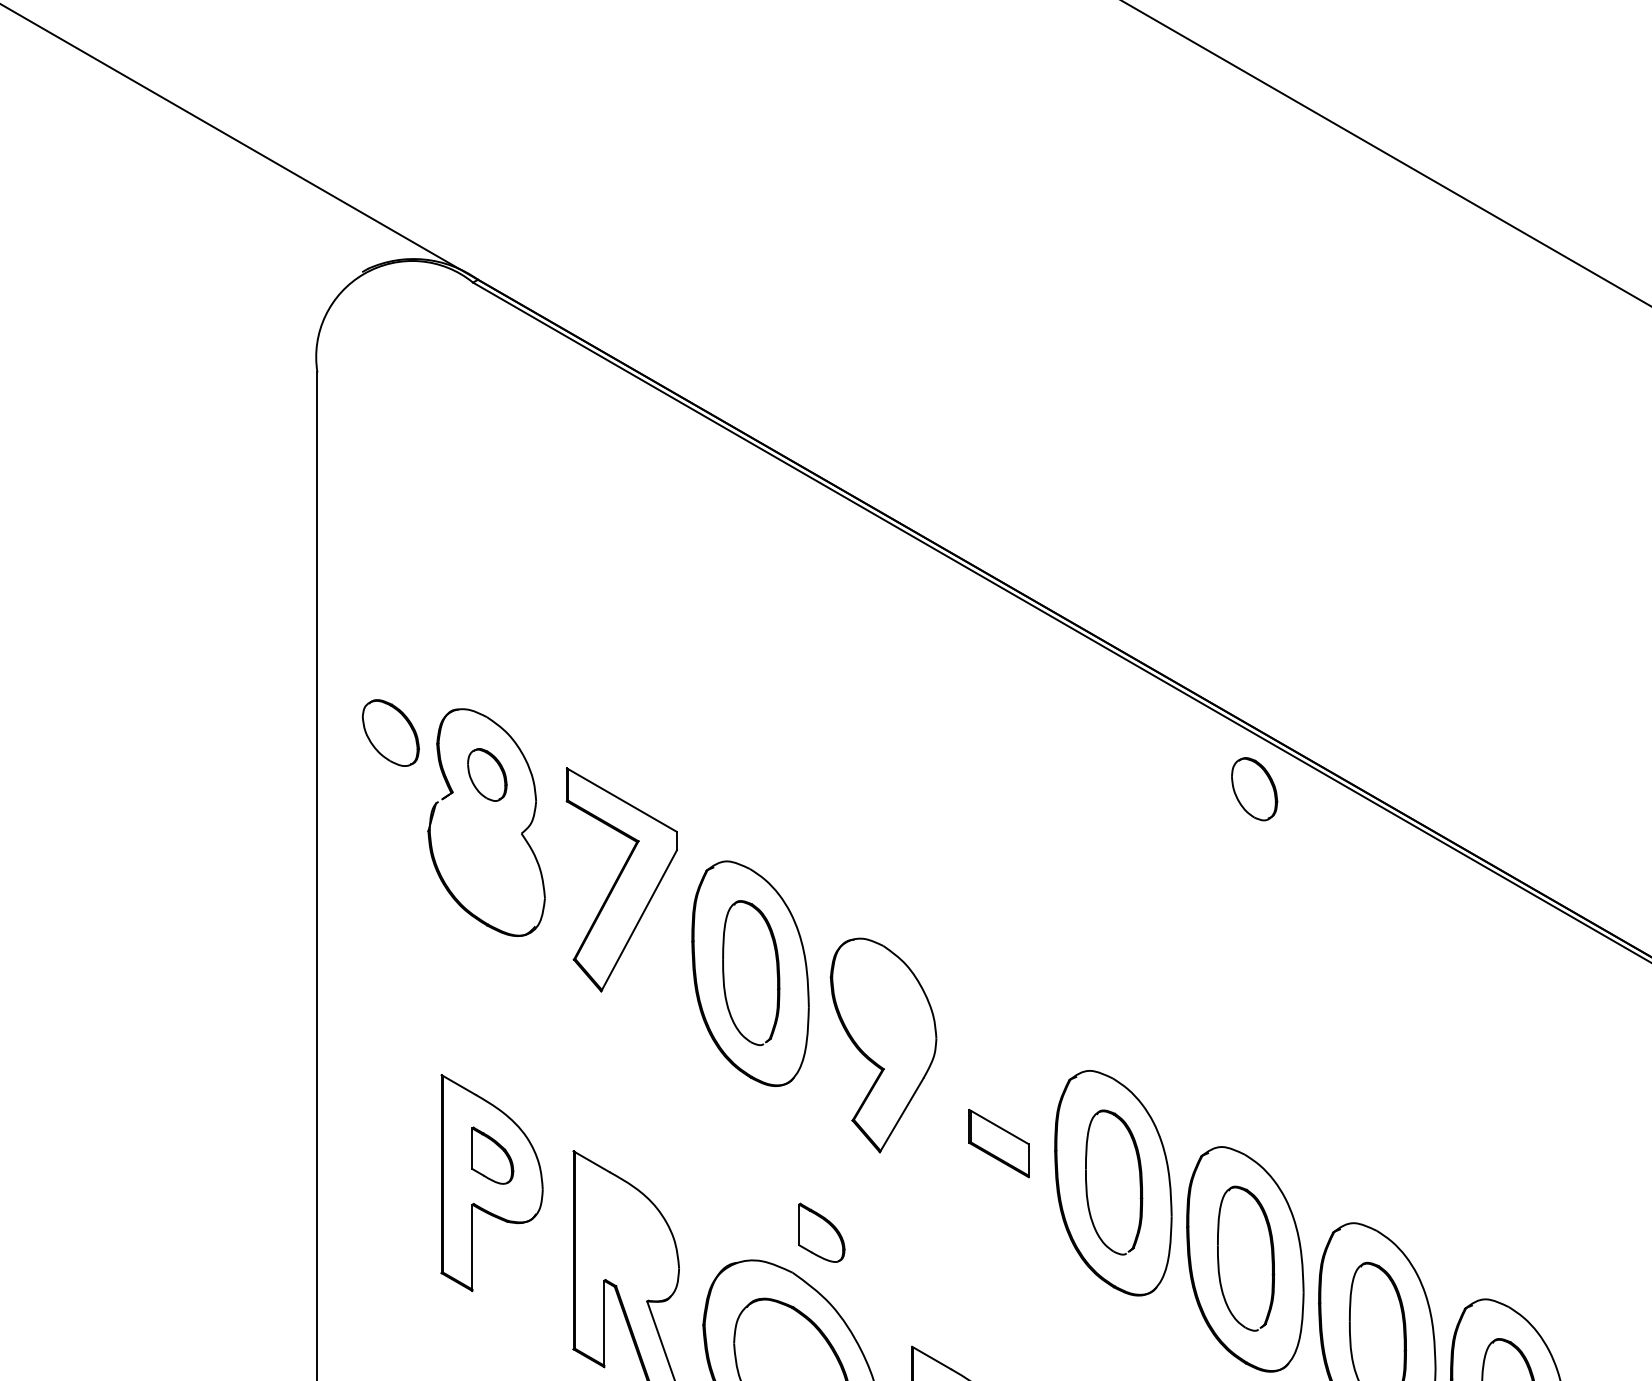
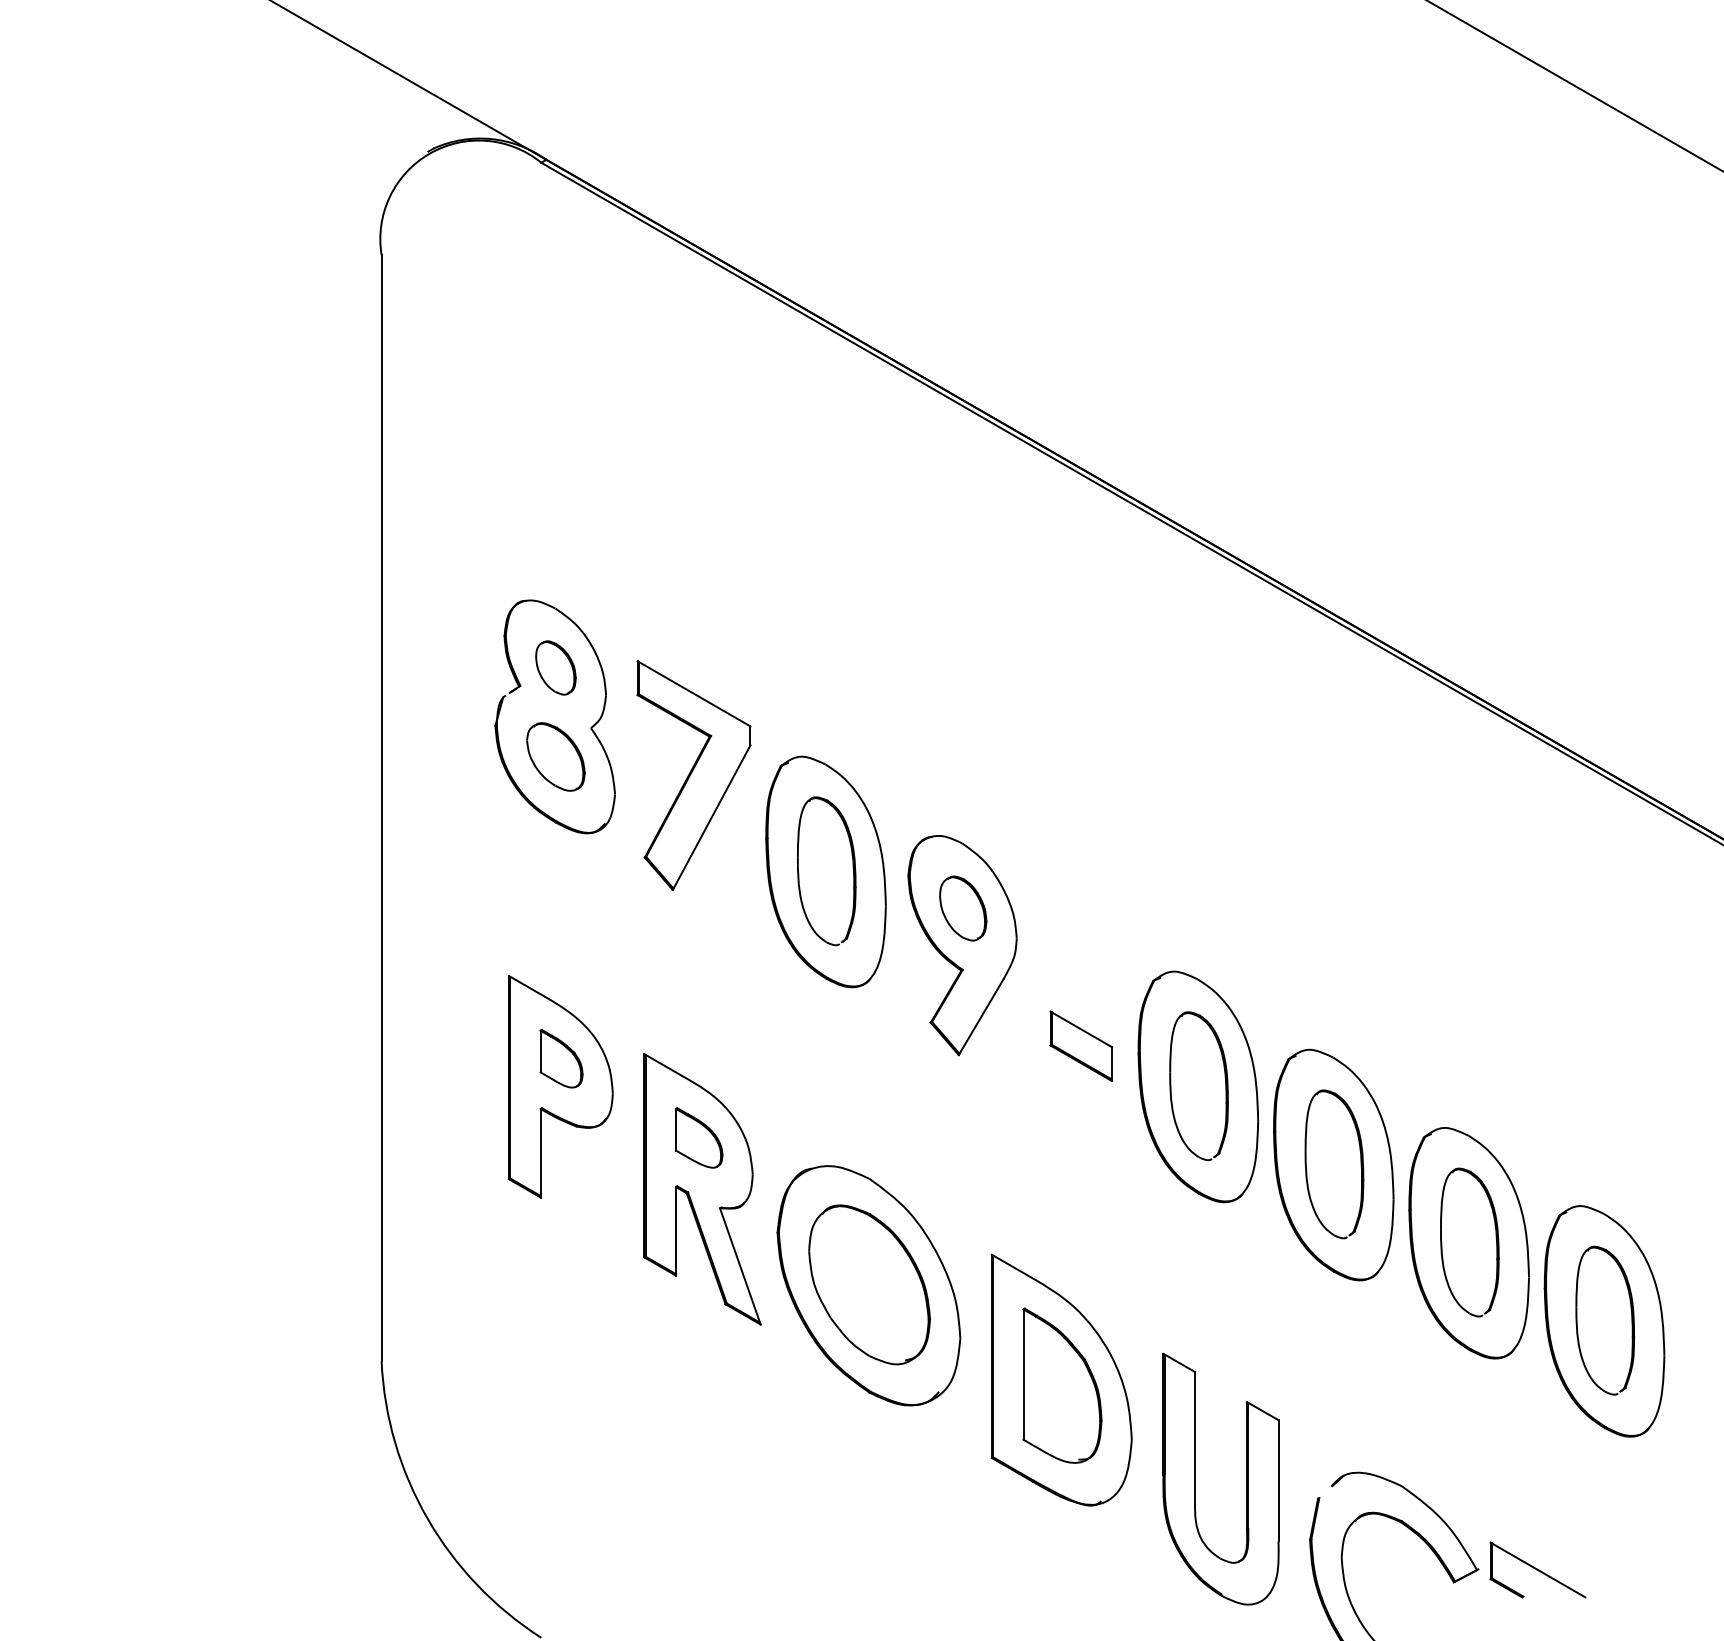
part: (390, 732) -> (555, 756), moved
part: (1254, 789) -> (963, 908), moved
part: (822, 1232) -> (699, 1137), moved

